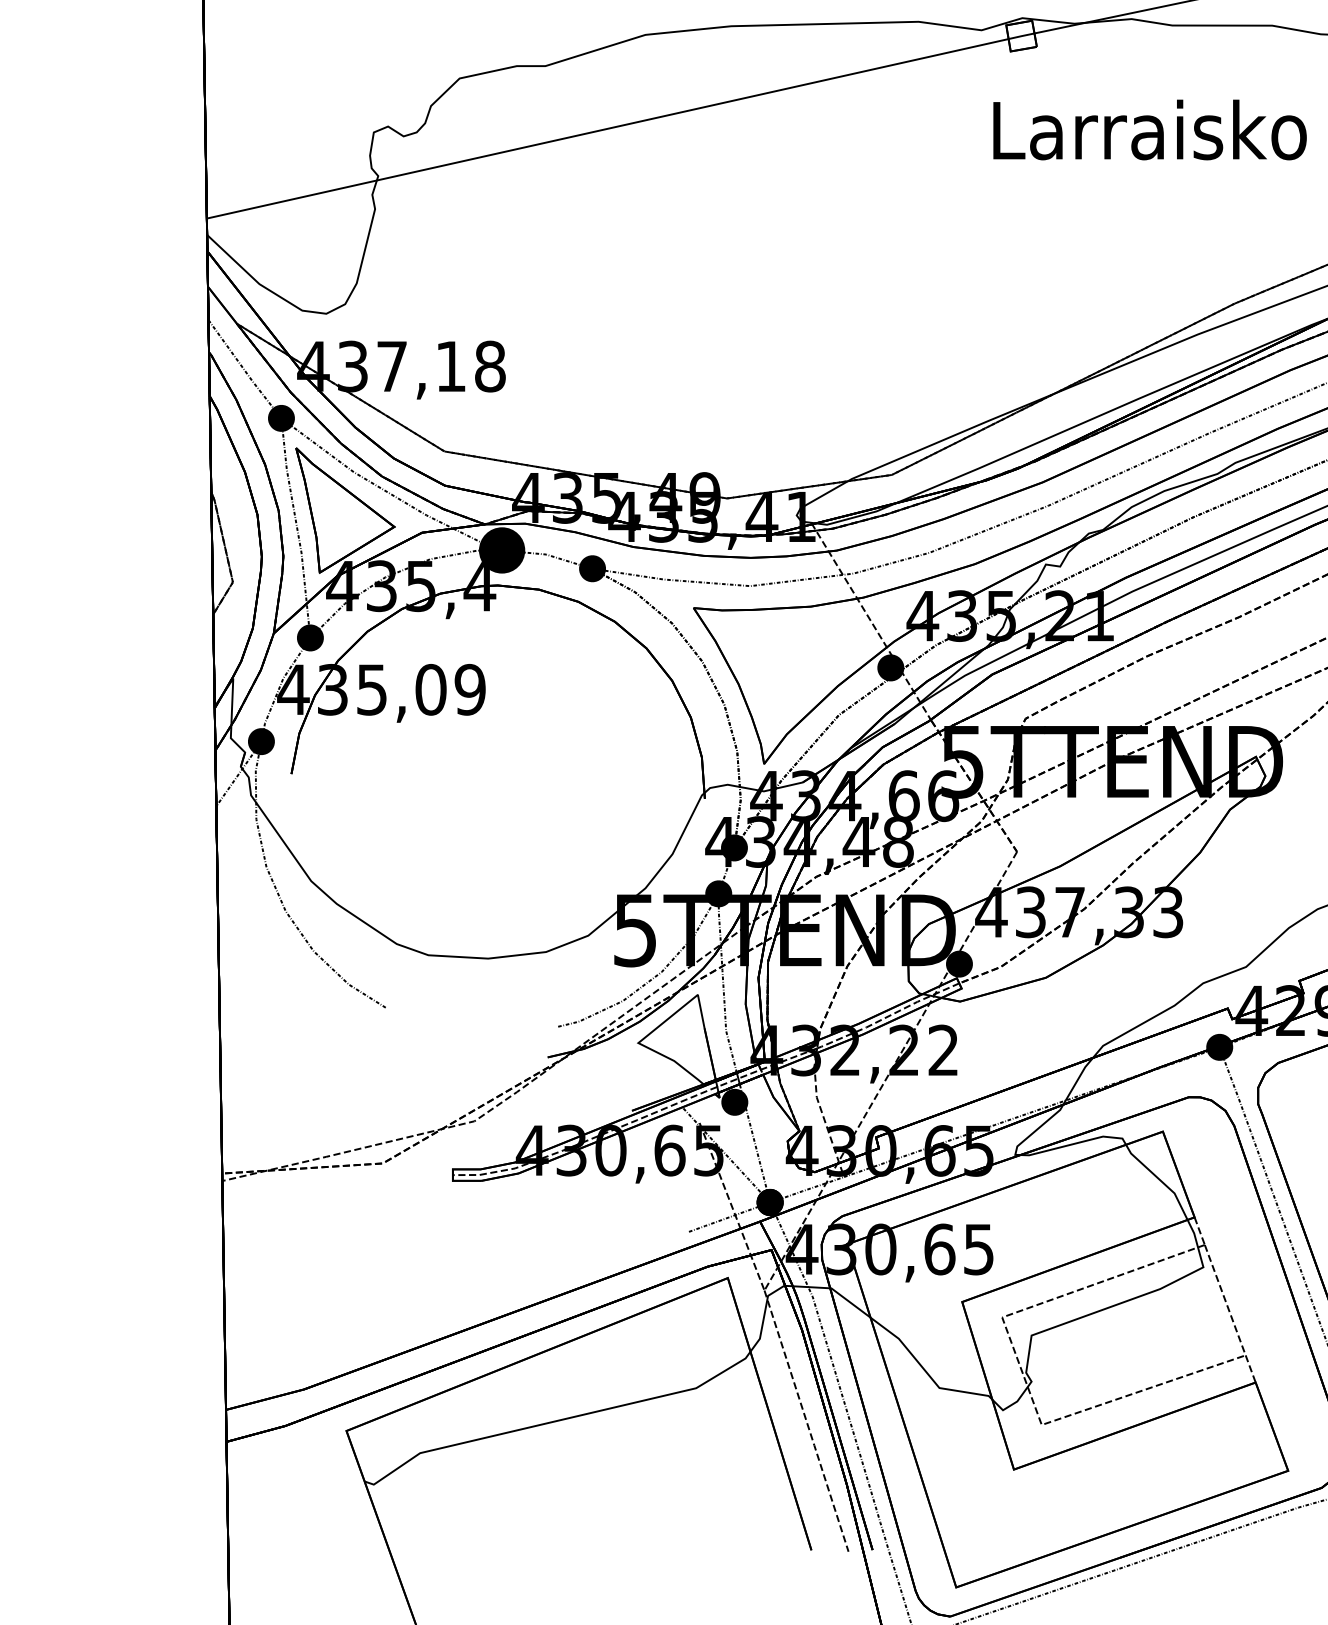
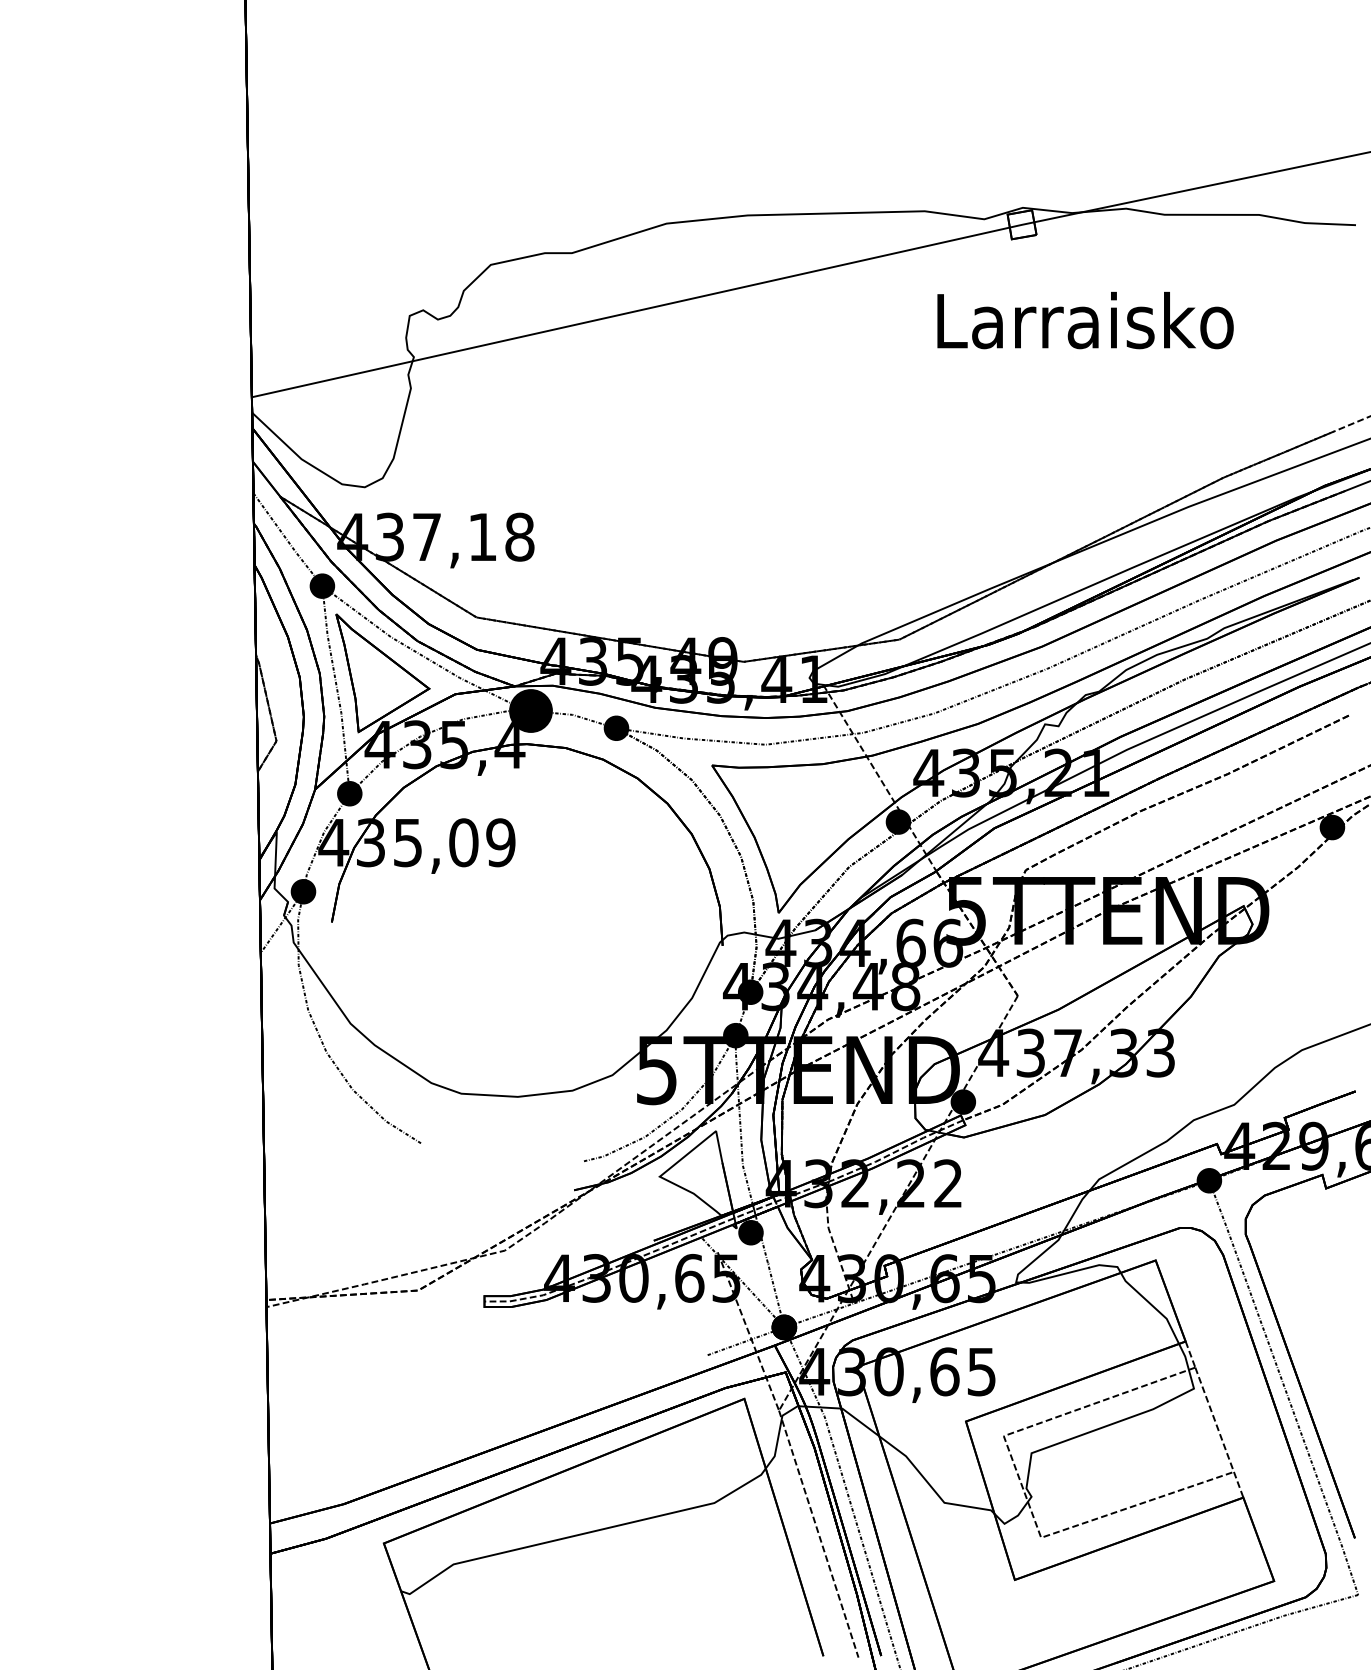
text: (1150, 129) -> (1085, 320), moved

